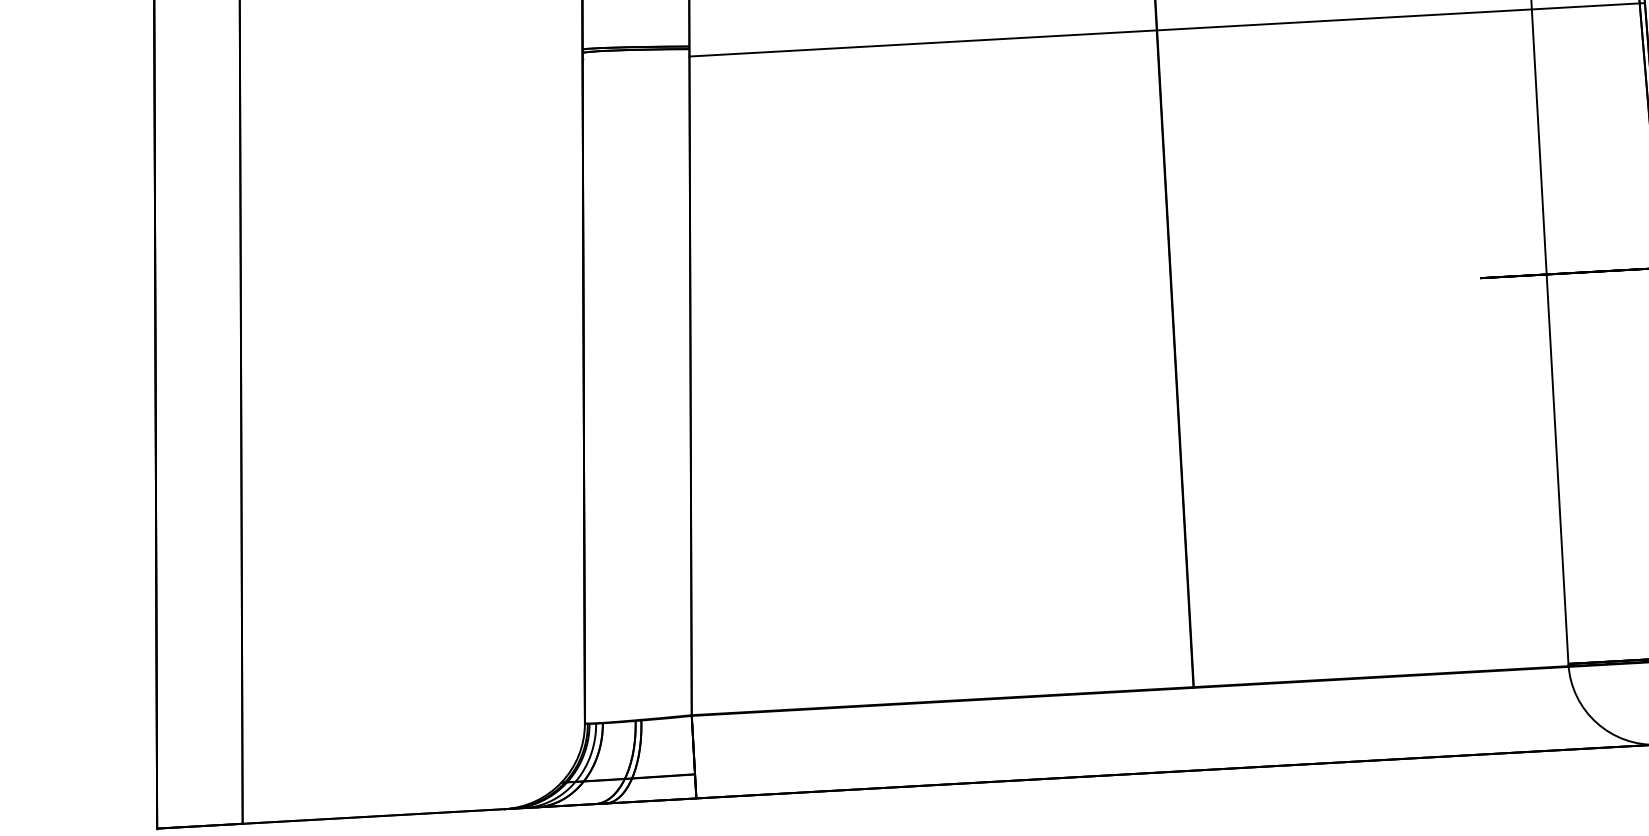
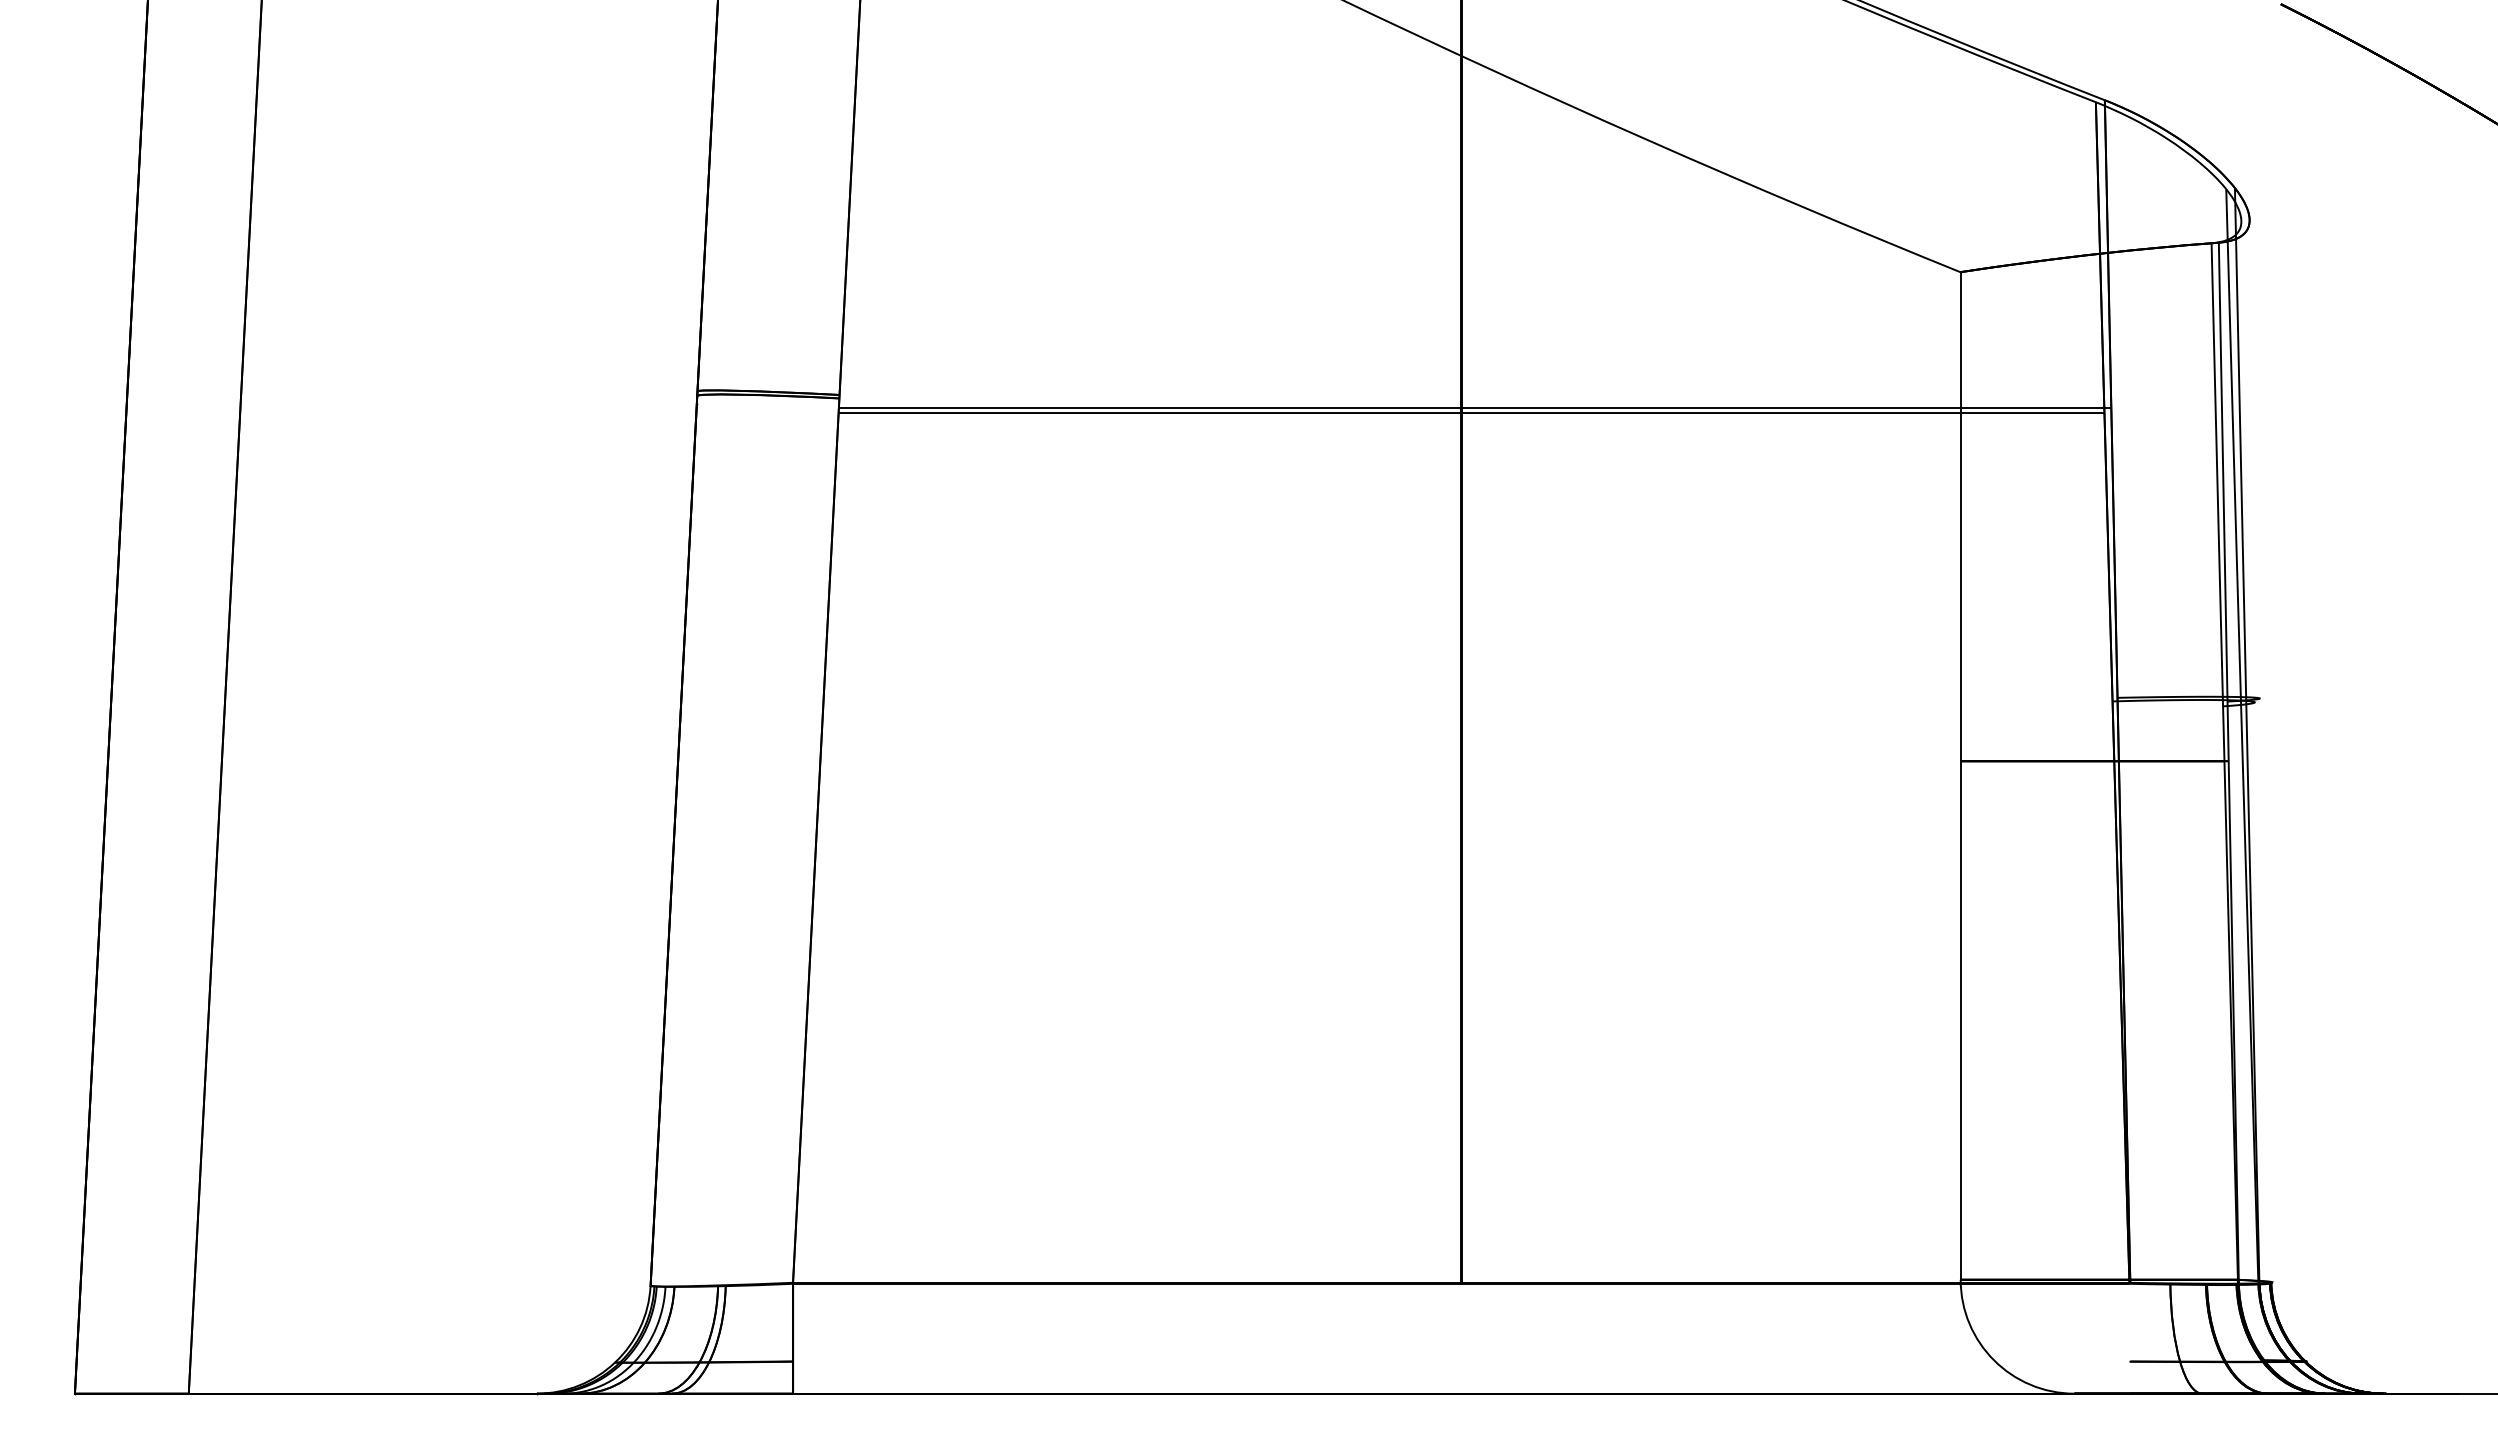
line: (1164, 33) -> (1471, 412), added

